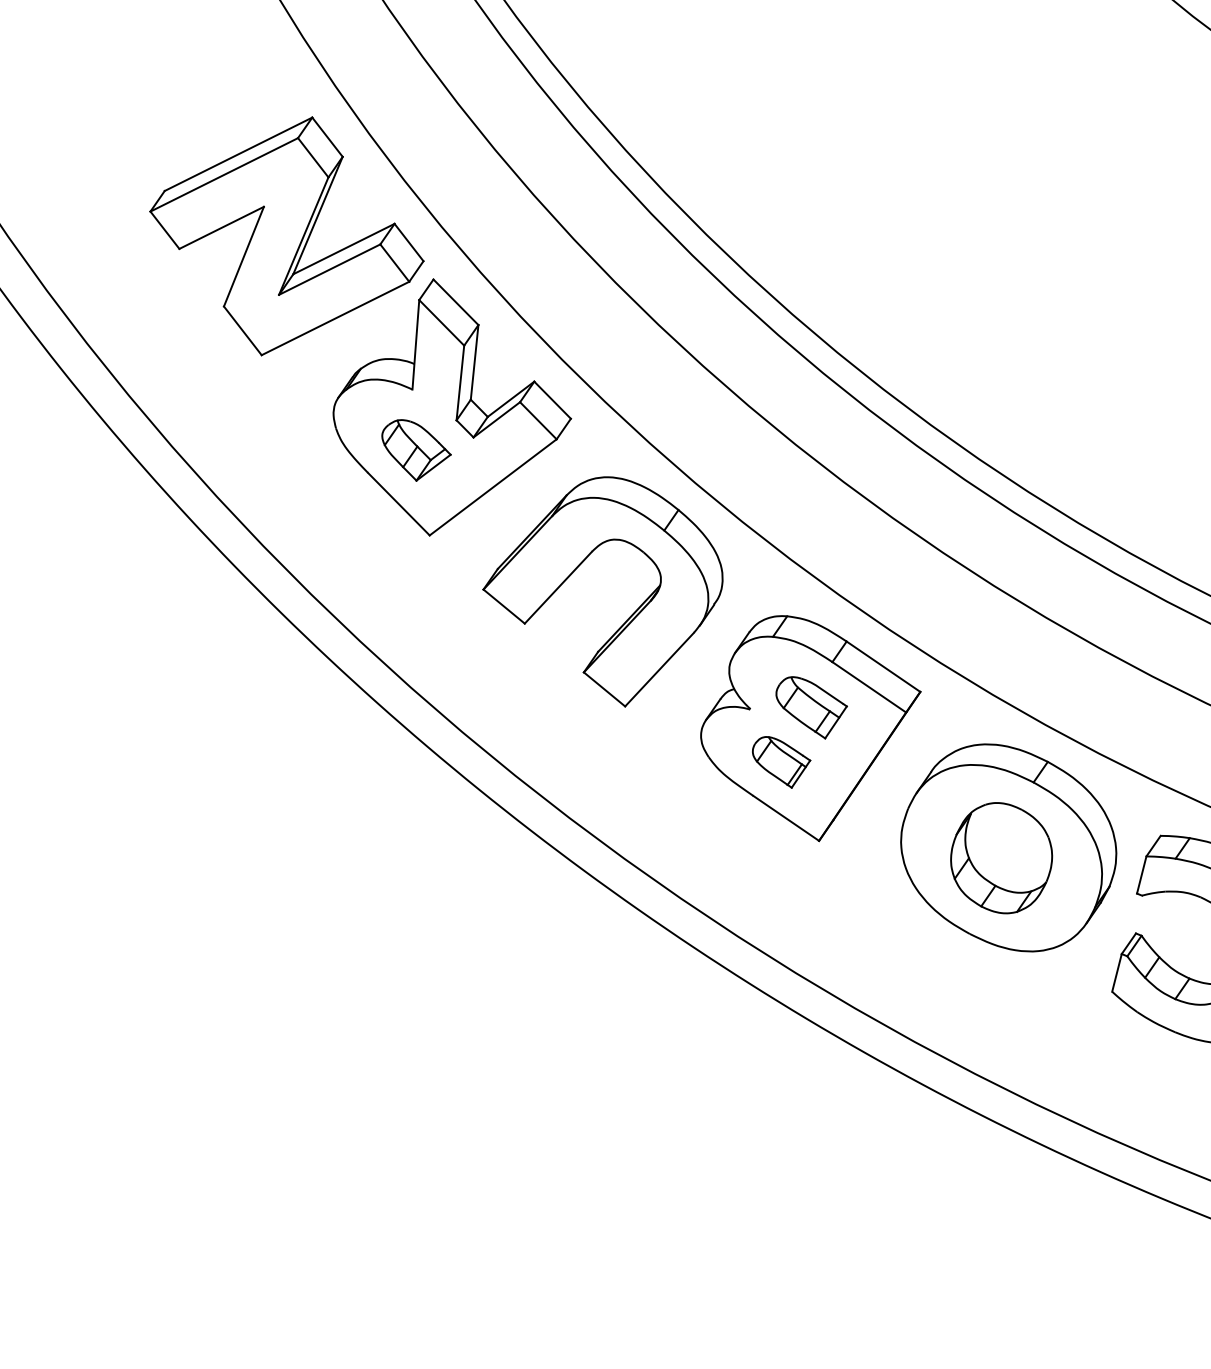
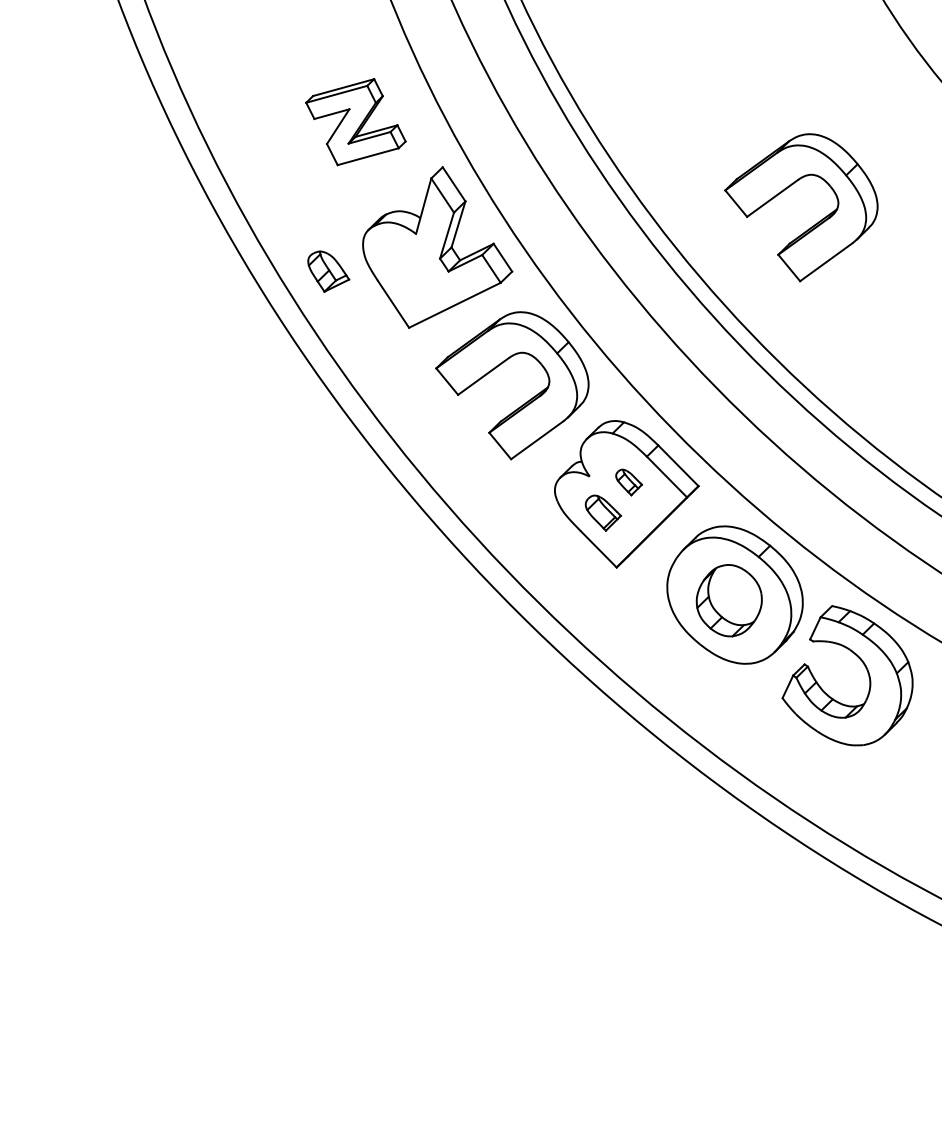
part: (286, 235) -> (355, 121), size x0.6
part: (1021, 254) -> (815, 223), added
part: (416, 448) -> (328, 271), moved
part: (811, 707) -> (628, 482), size x0.6

